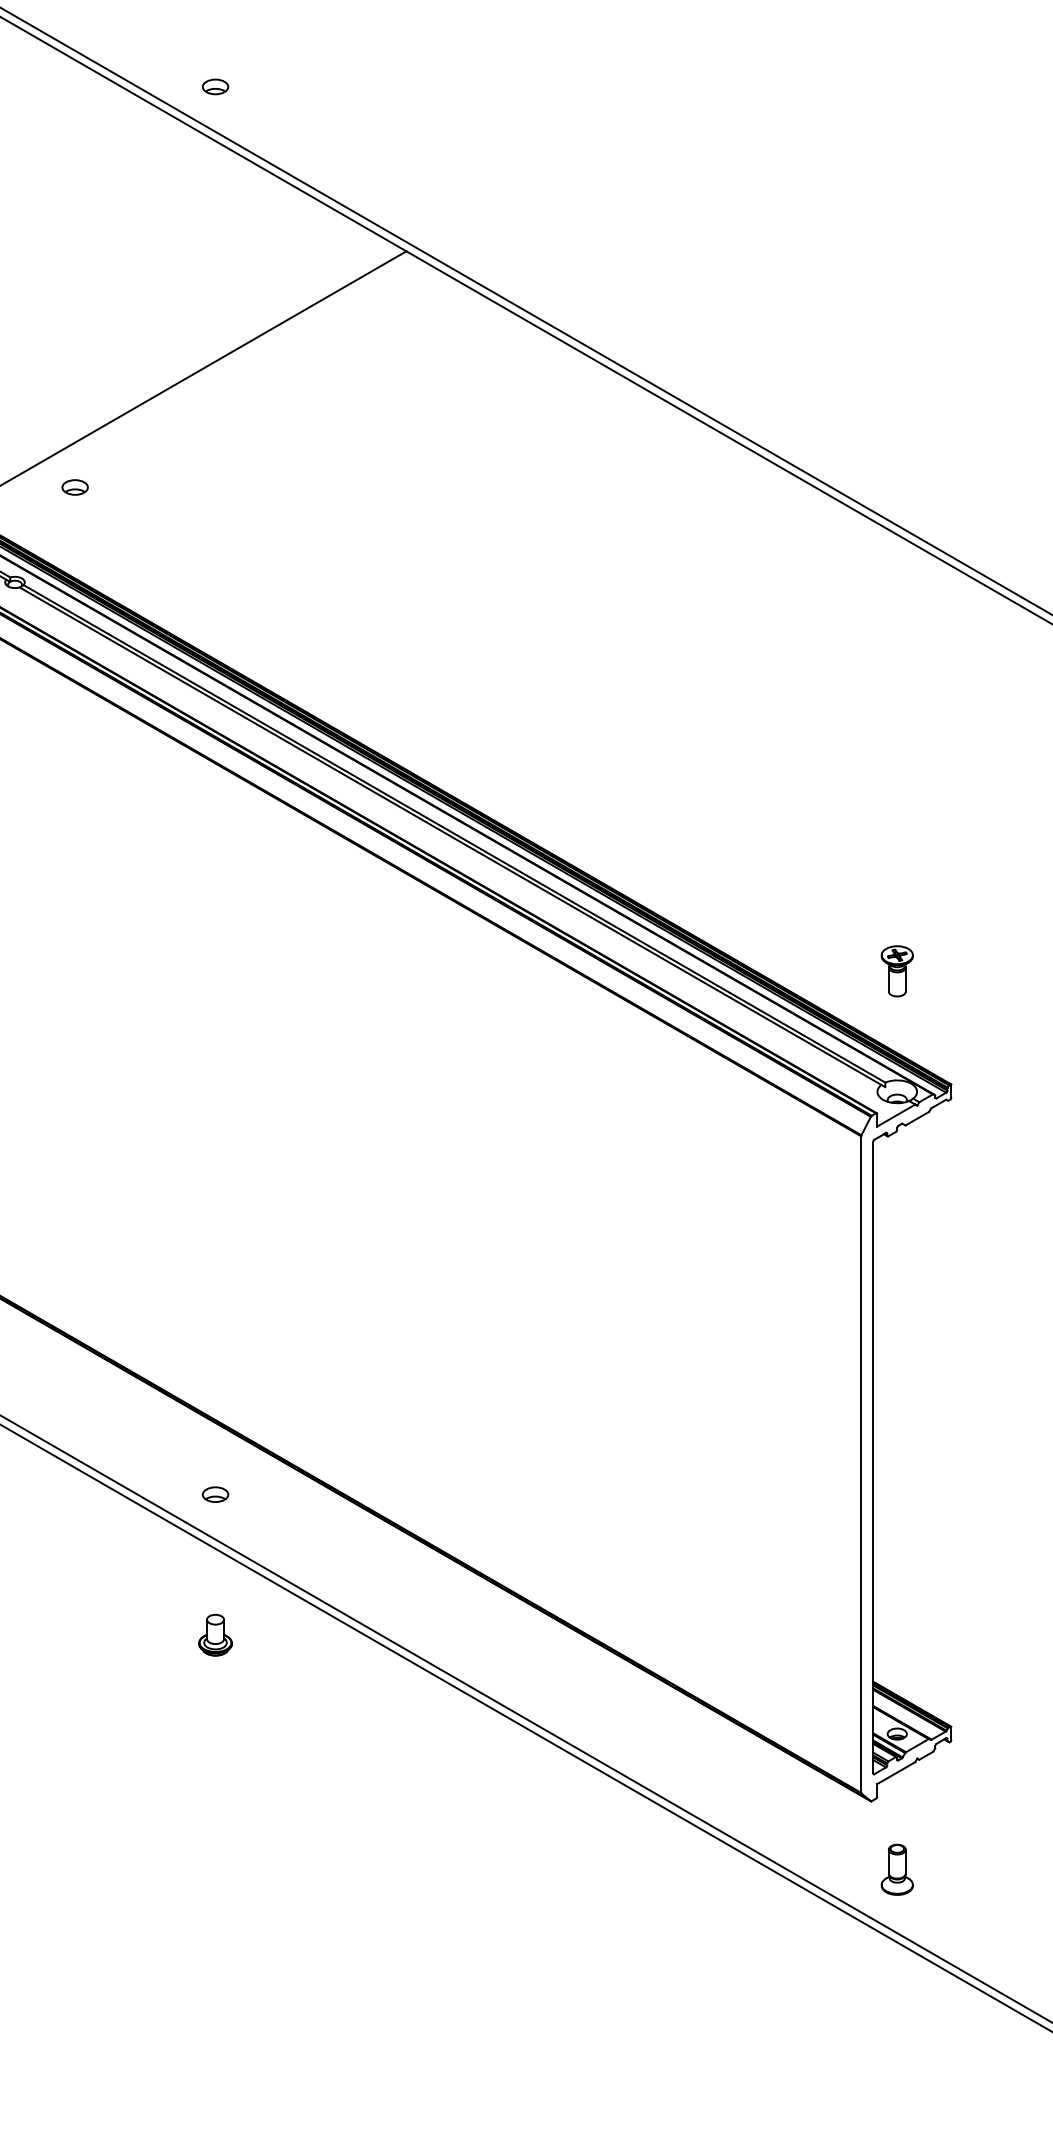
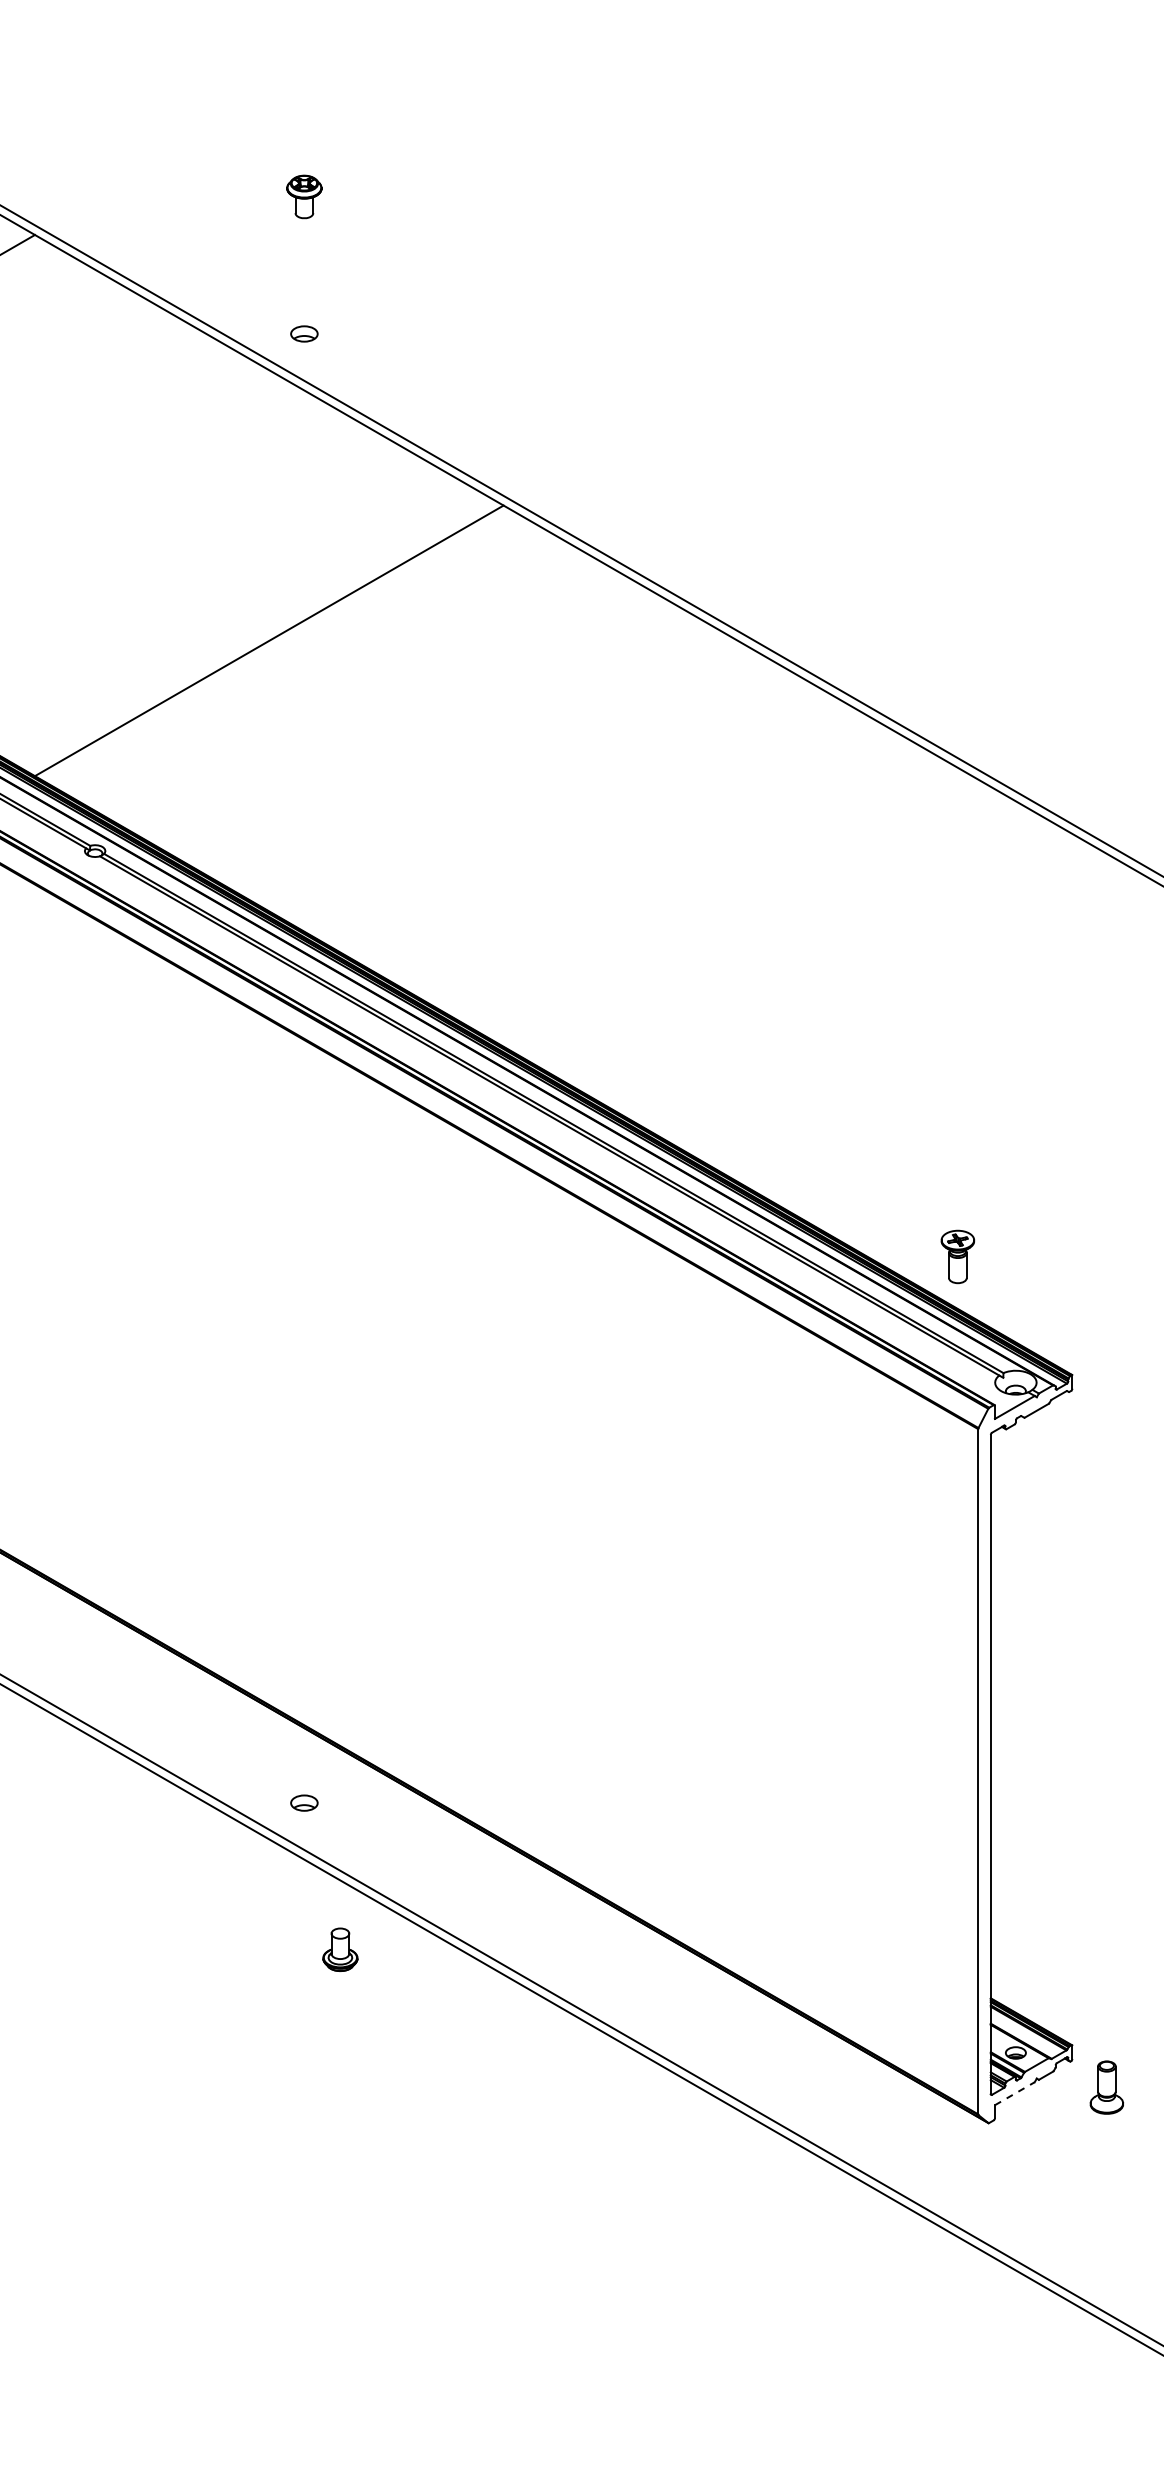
part: (74, 486) -> (157, 751), removed
part: (896, 970) -> (957, 1256), moved
part: (215, 1634) -> (340, 1949), moved
line: (895, 1772) -> (1014, 2093), solid -> dashed
part: (896, 1869) -> (1106, 2087), moved

